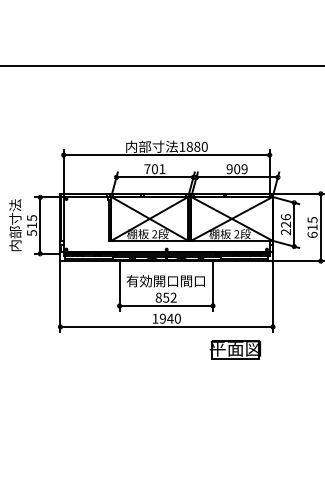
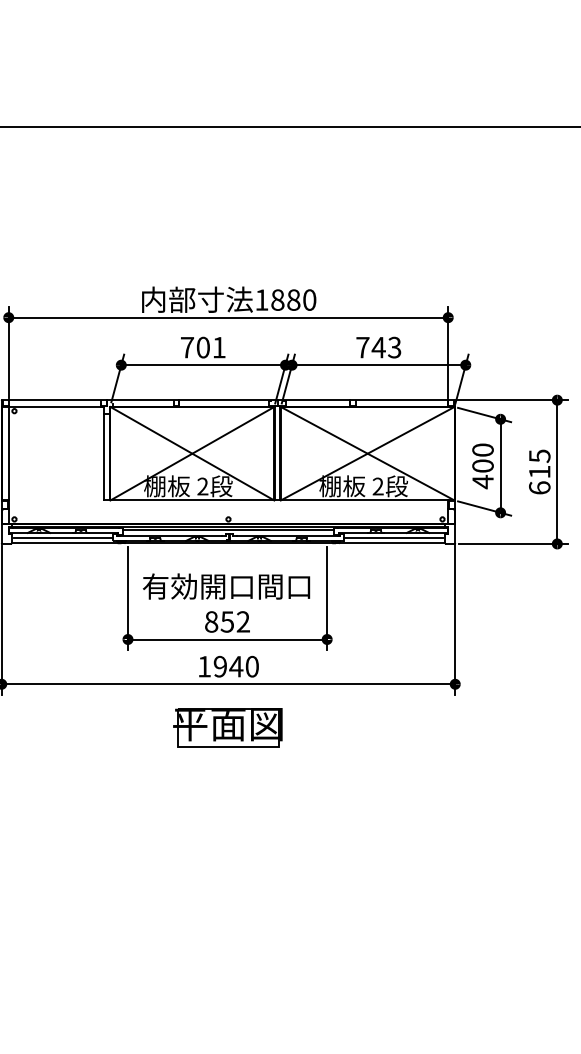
text: (236, 169) -> (377, 348), 909 -> 743
text: (286, 224) -> (484, 465), 226 -> 400
part: (234, 349) -> (225, 725), moved

